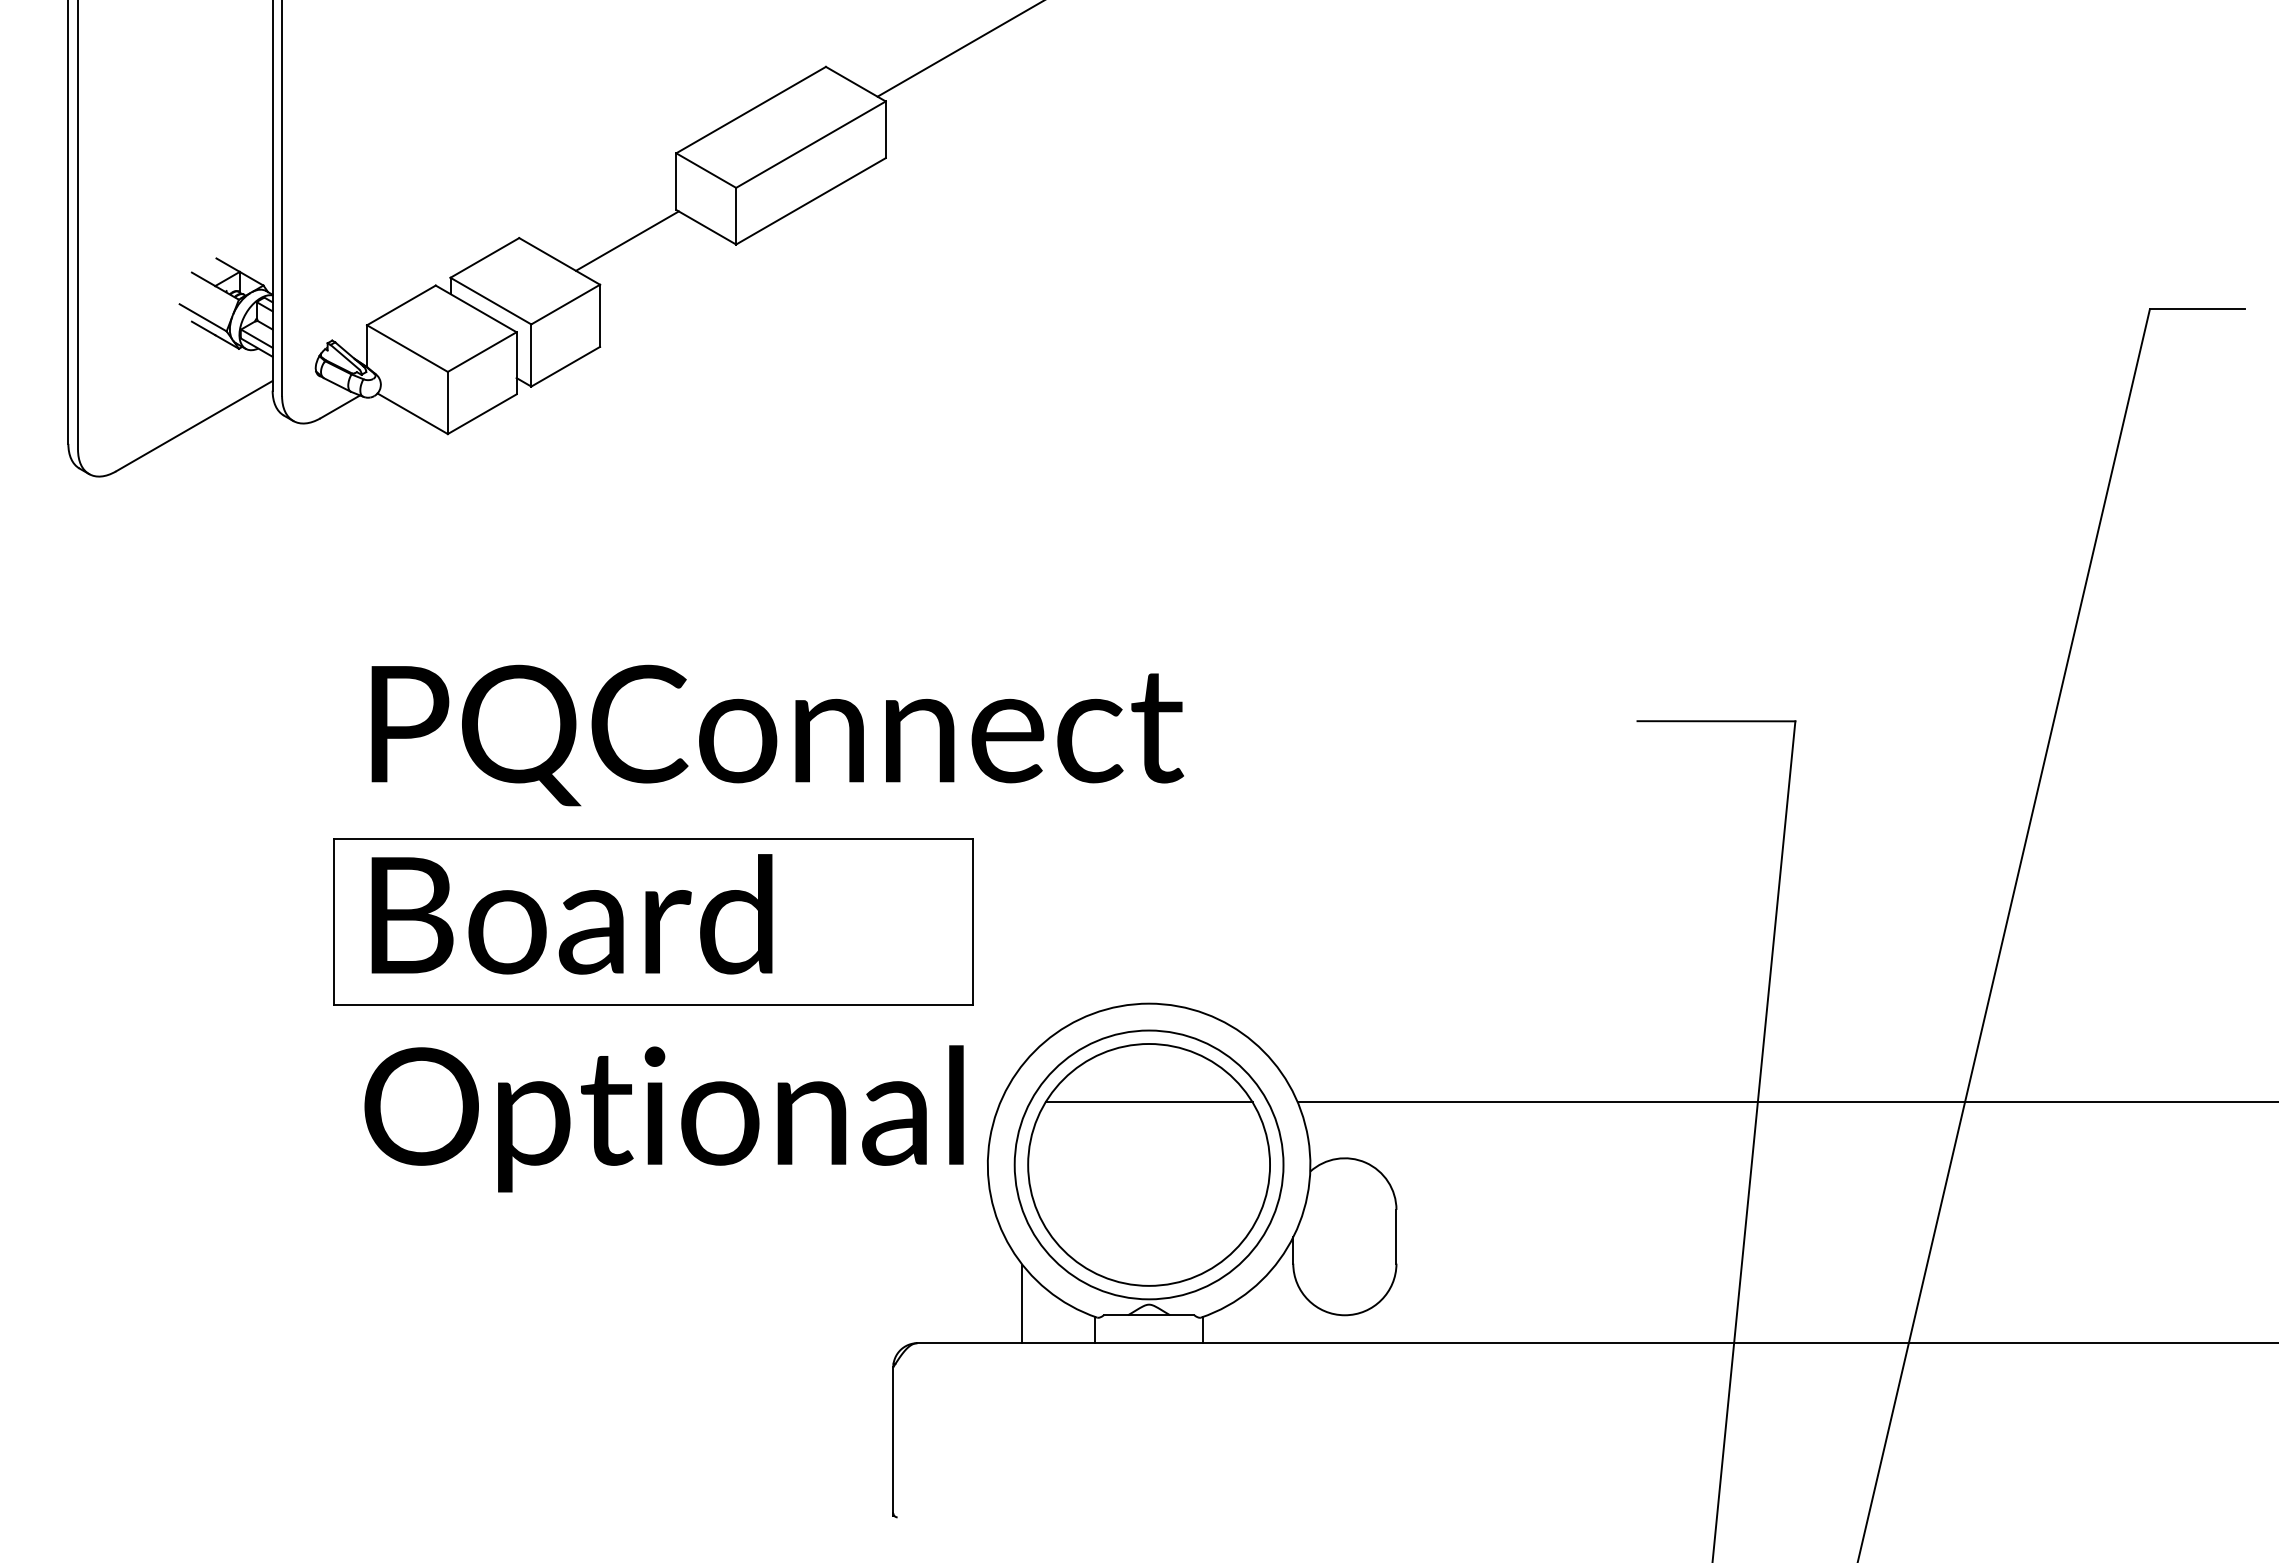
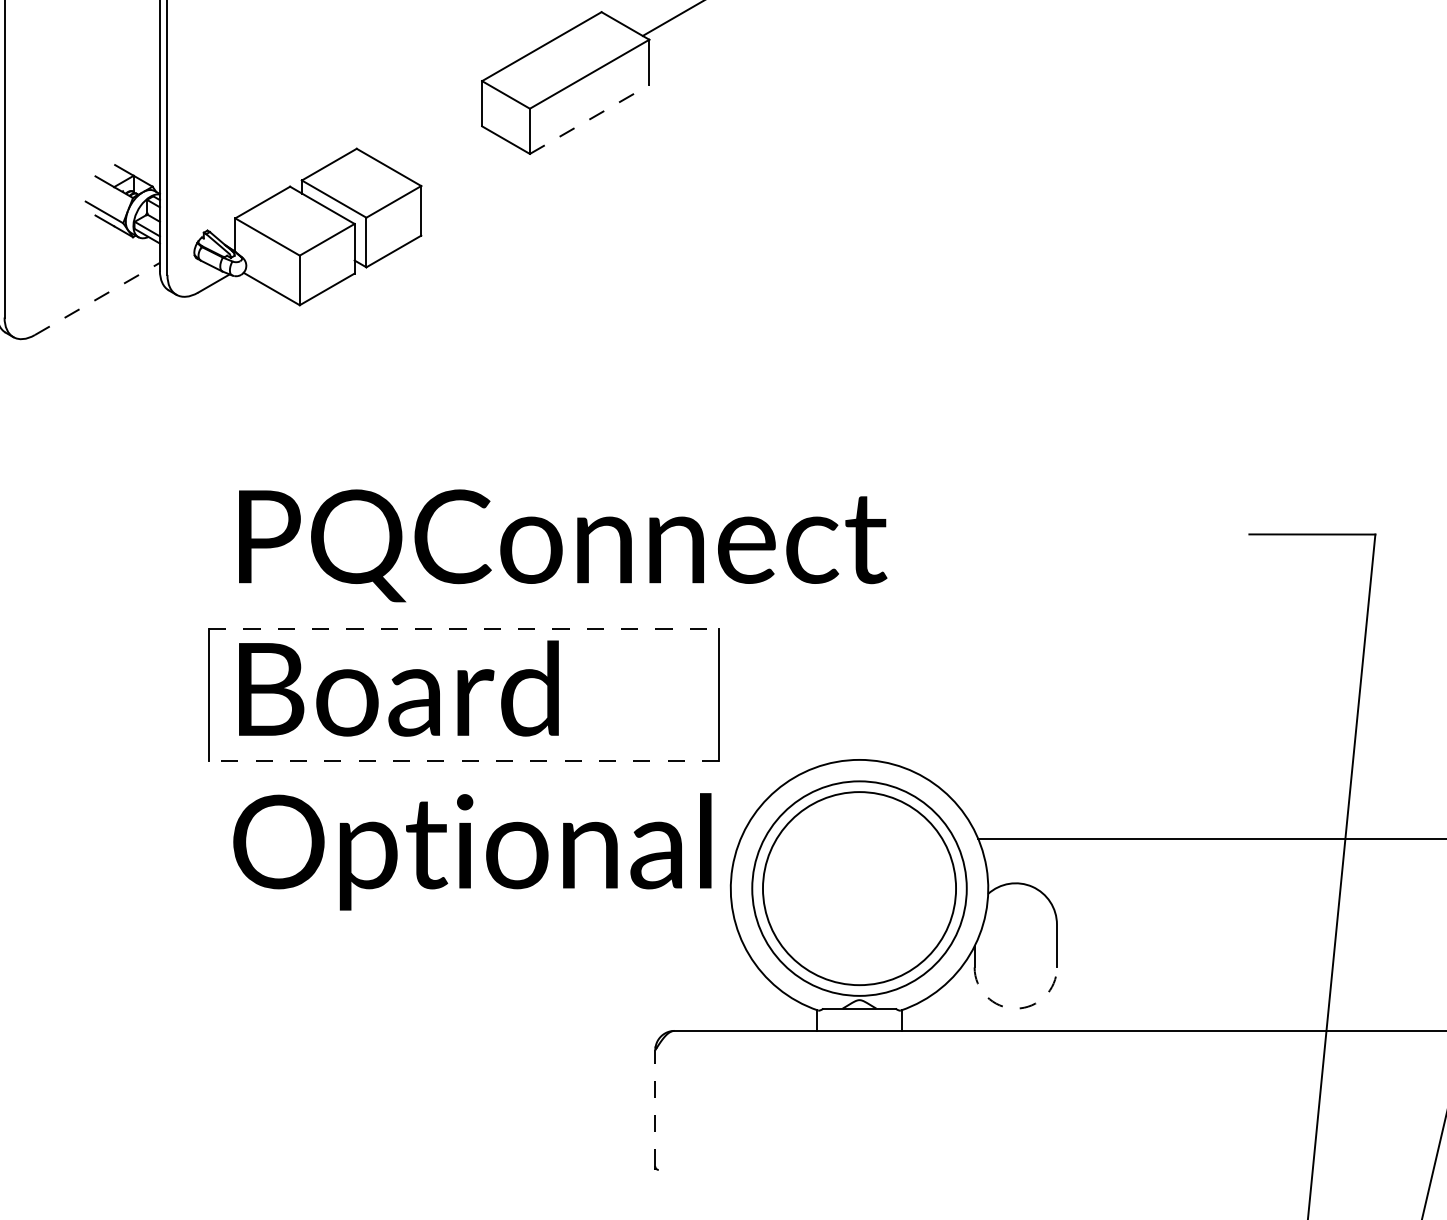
line: (811, 201) -> (590, 119), solid -> dashed
line: (626, 240) -> (442, 150), removed
line: (194, 425) -> (97, 298), solid -> dashed
line: (654, 839) -> (464, 628), solid -> dashed
line: (653, 1004) -> (463, 760), solid -> dashed
line: (1148, 1102) -> (859, 838), removed
line: (1022, 1303) -> (758, 999), removed
arc: (1344, 1315) -> (1015, 1008), solid -> dashed
line: (893, 1440) -> (655, 1108), solid -> dashed

